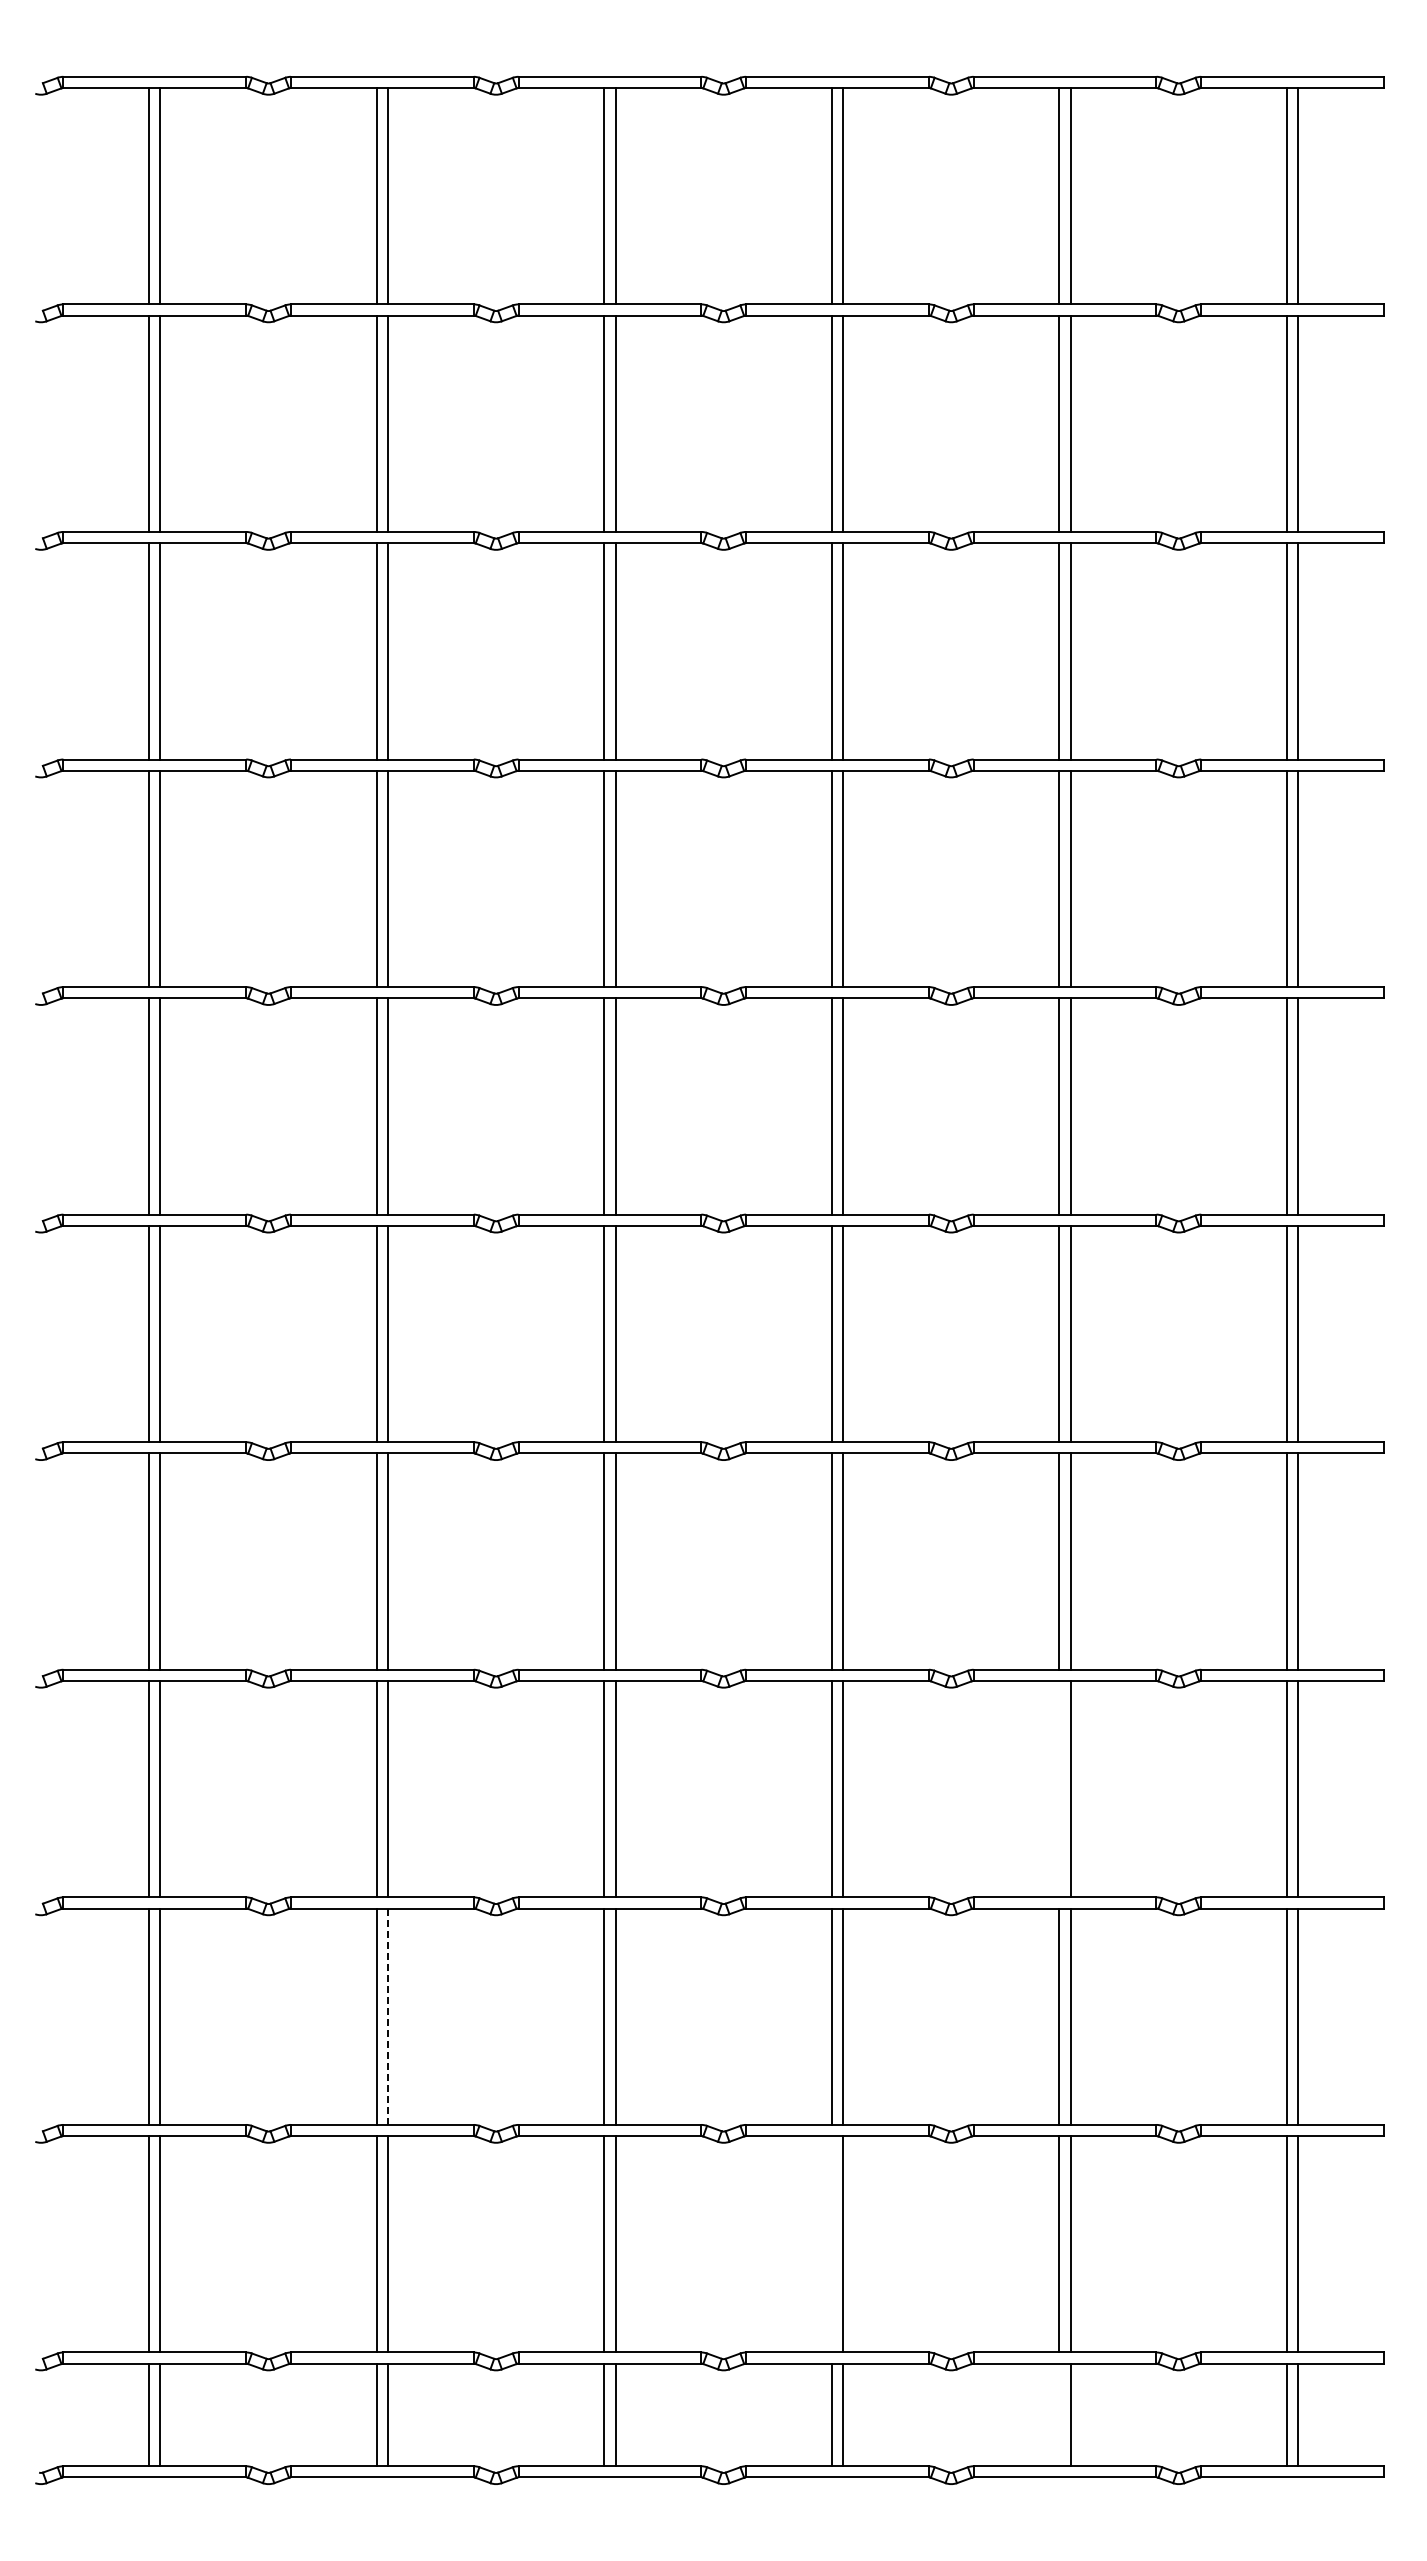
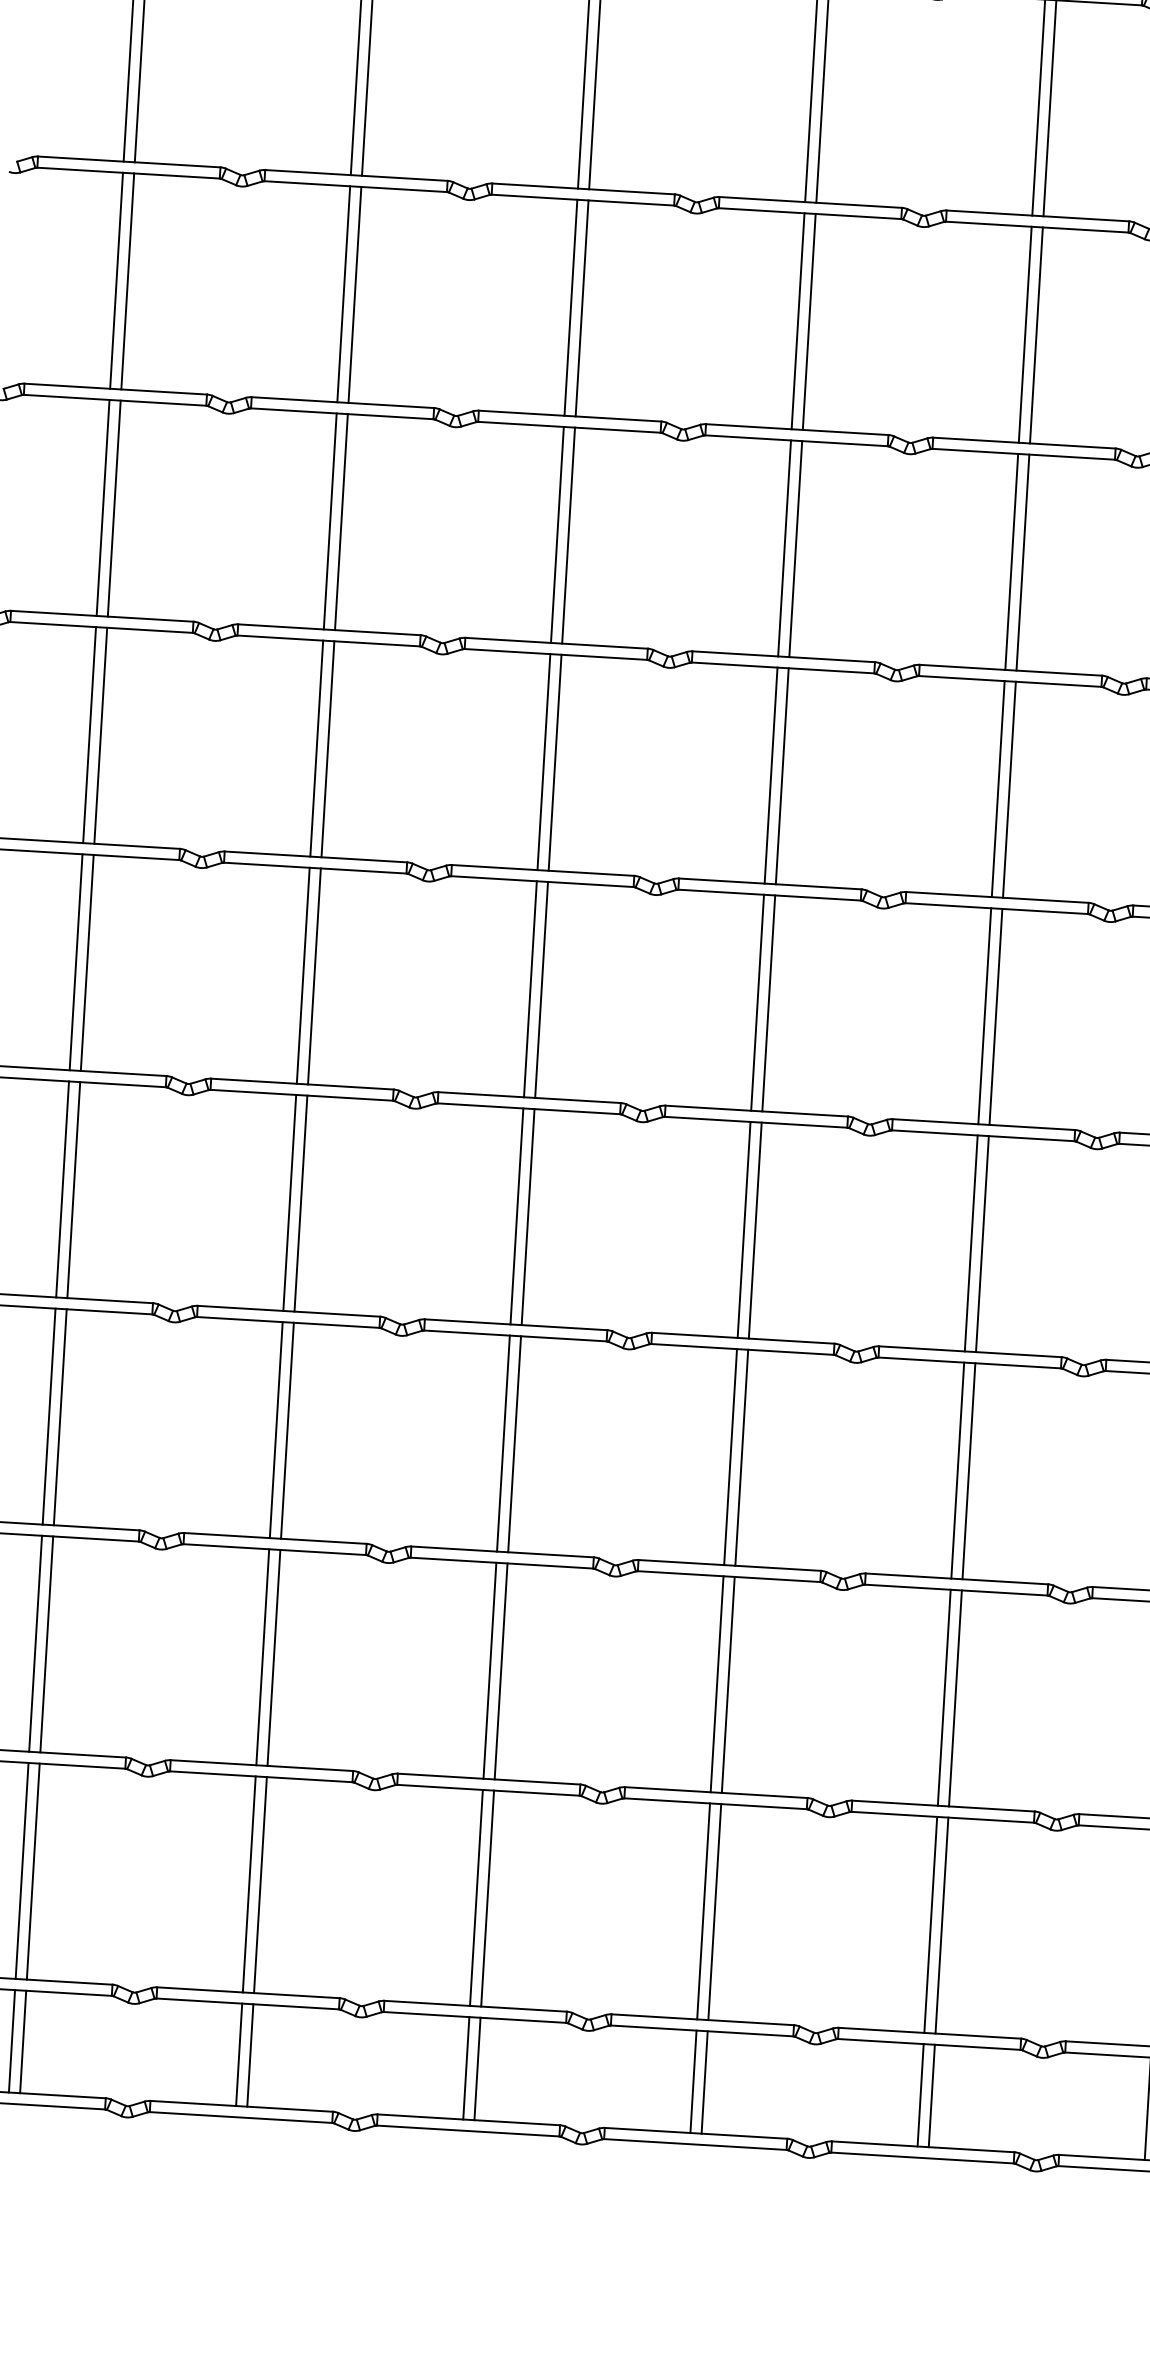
line: (1059, 1788) -> (957, 1469), added
line: (387, 2016) -> (273, 1657), dashed -> solid
line: (831, 2244) -> (703, 1911), added
line: (1059, 2414) -> (920, 2094), added

